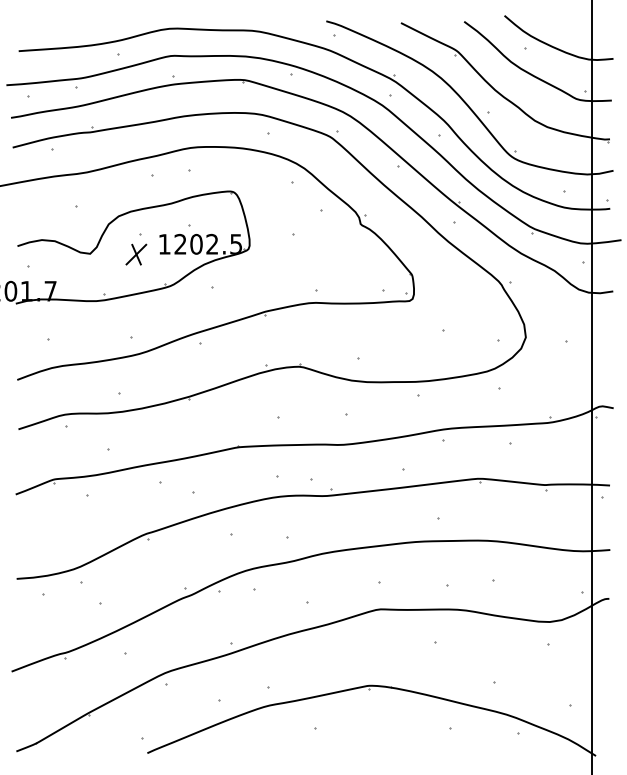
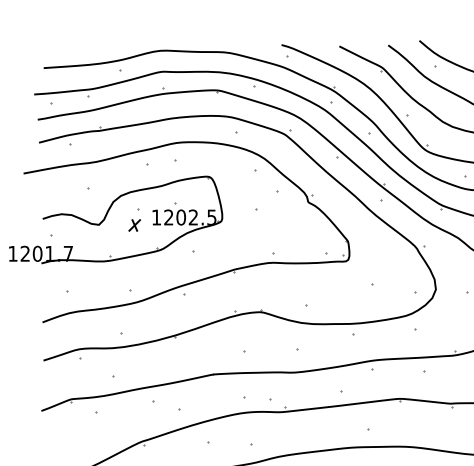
part: (136, 254) -> (134, 225), size x0.7

